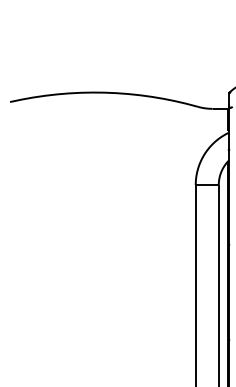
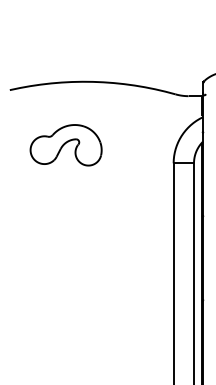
part: (73, 164) -> (65, 145), added

